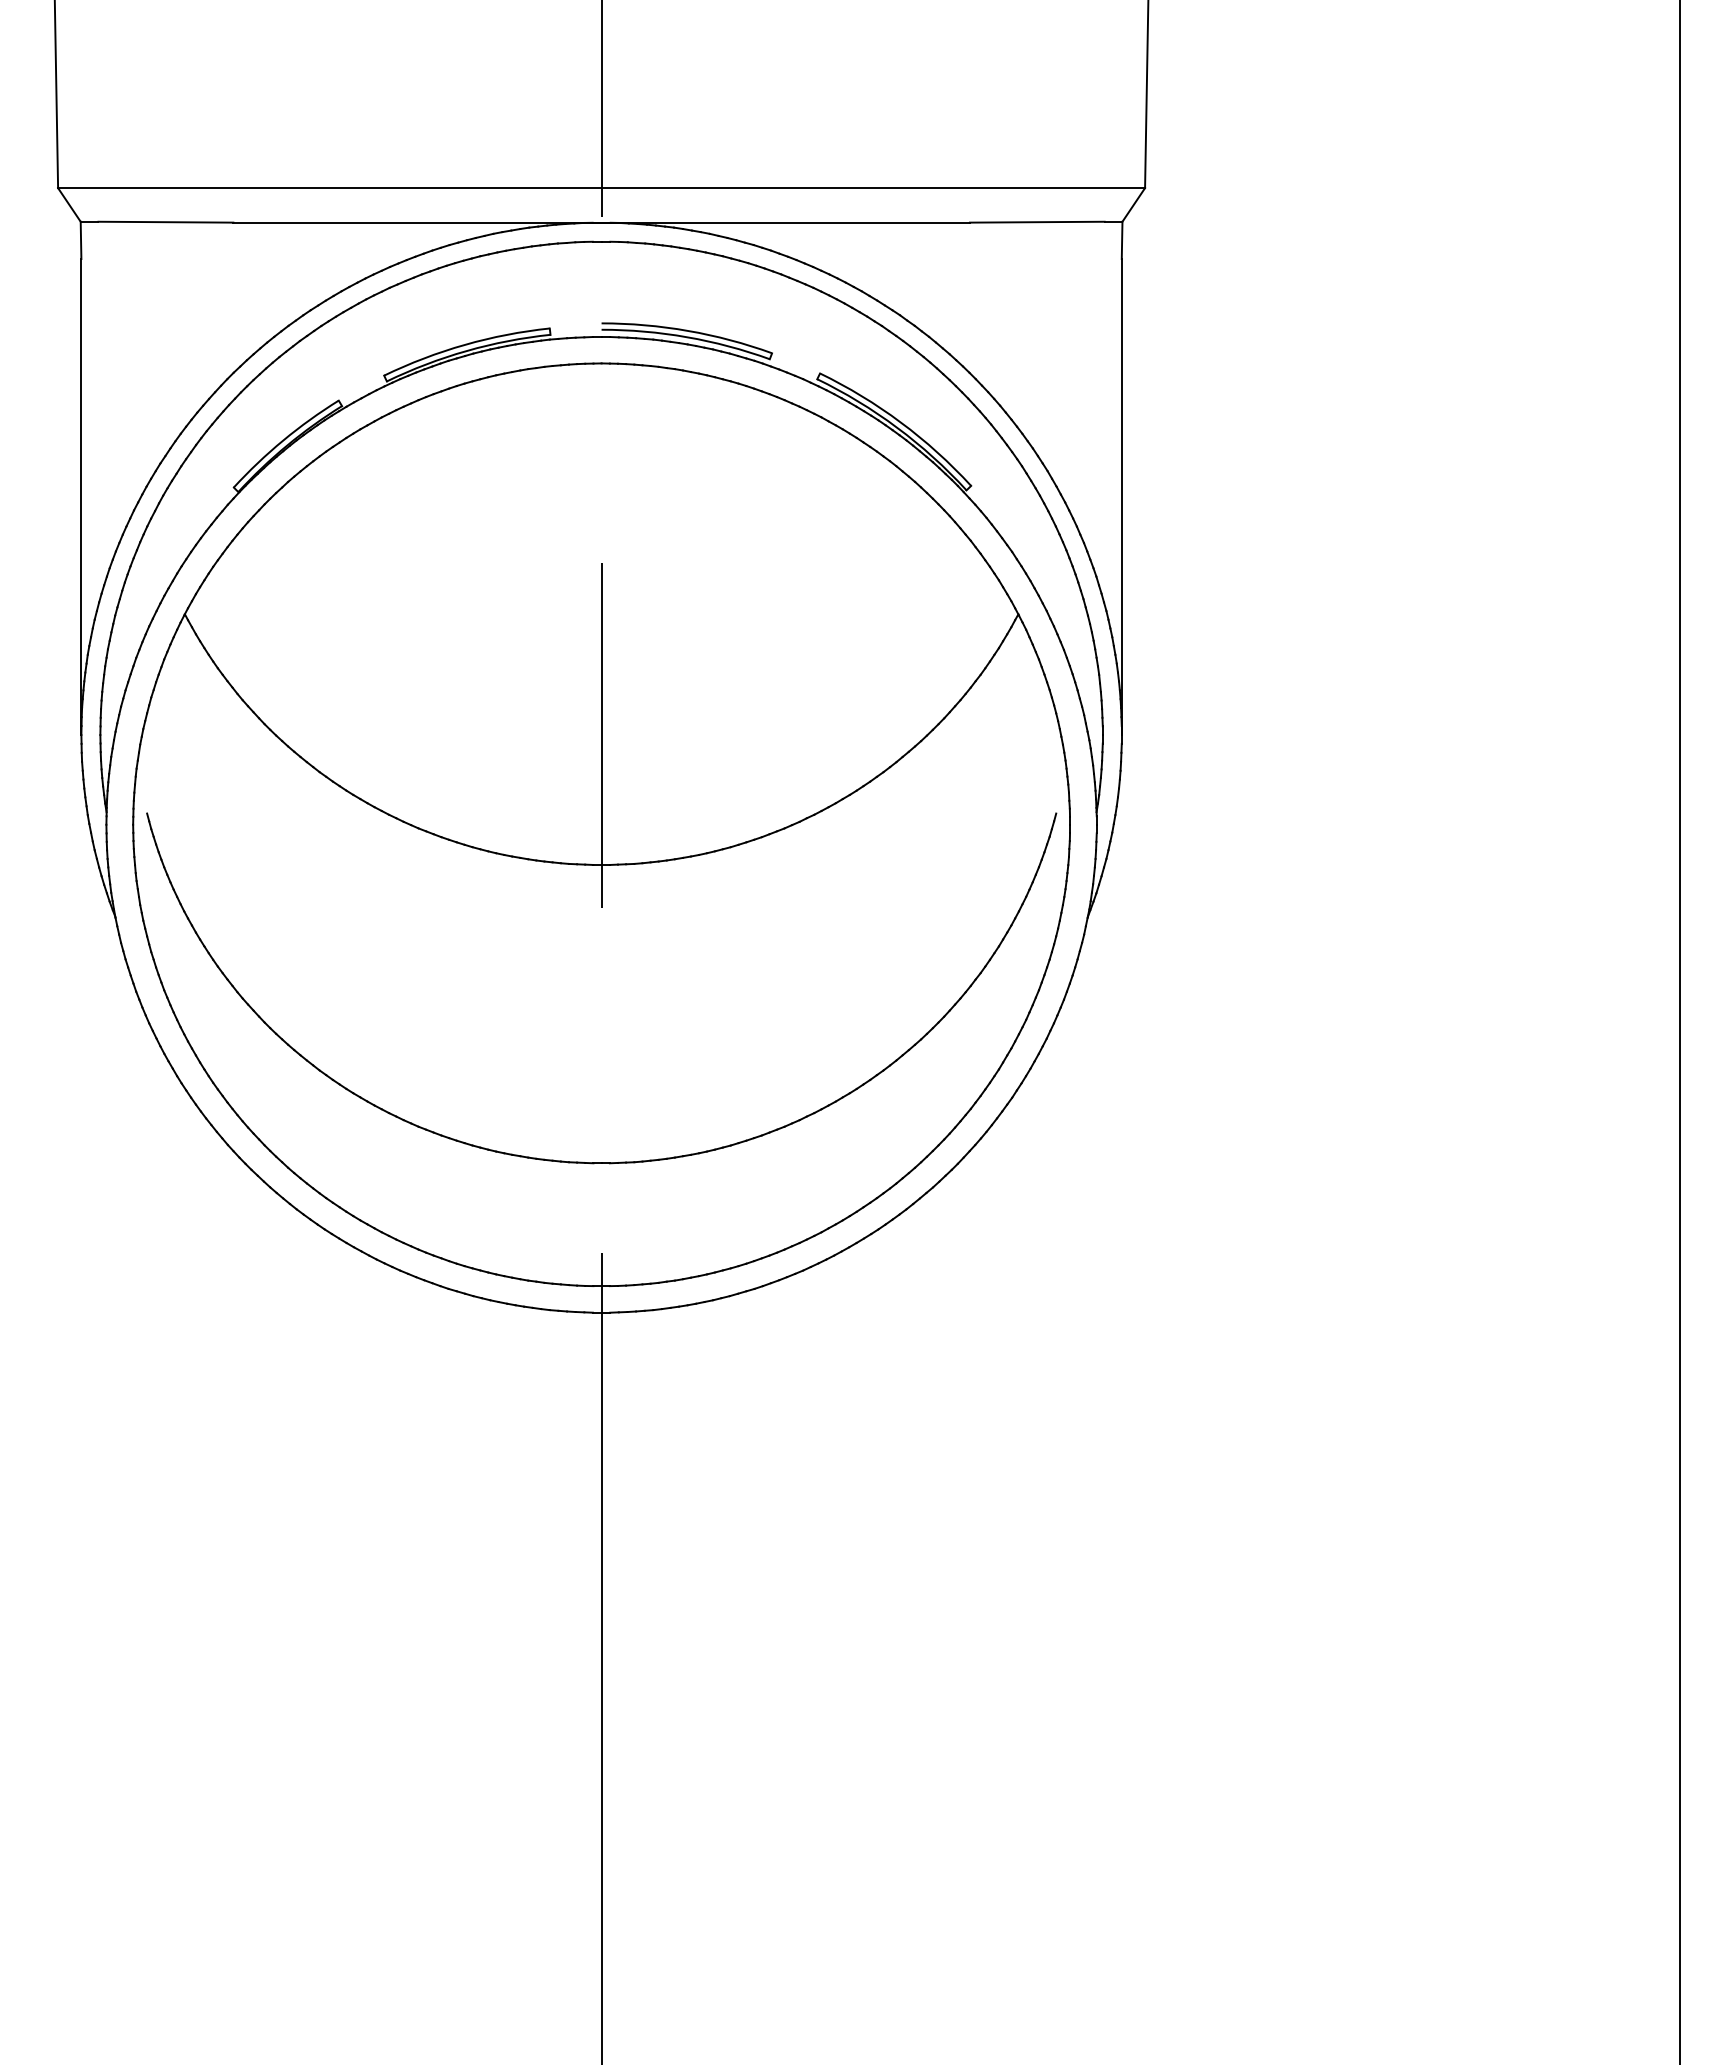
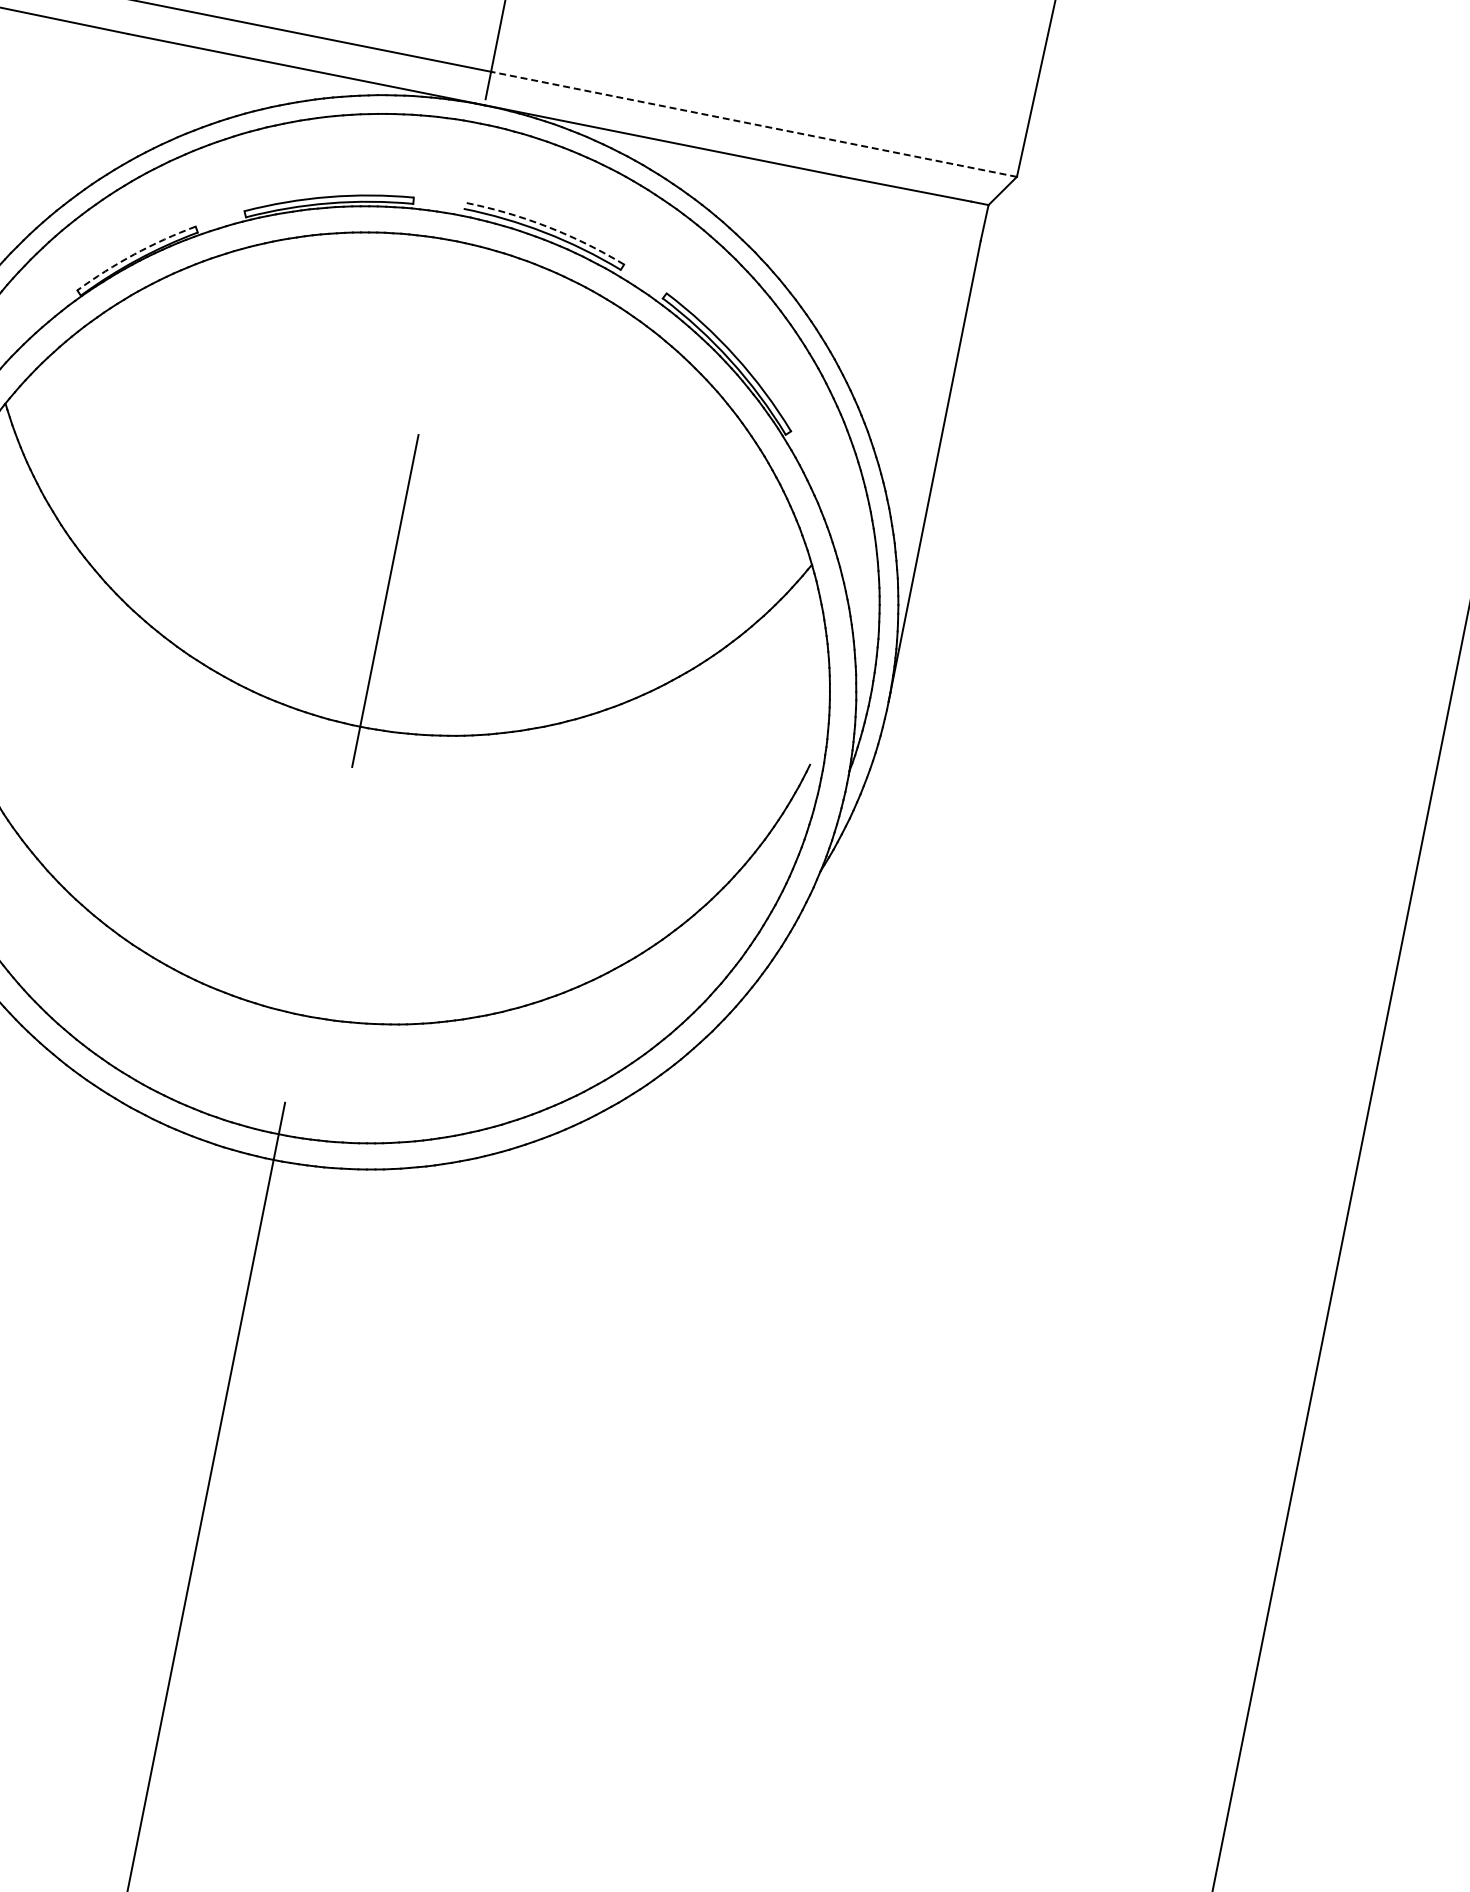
line: (873, 188) -> (754, 124), solid -> dashed
arc: (688, 330) -> (547, 226), solid -> dashed
arc: (283, 440) -> (134, 254), solid -> dashed

